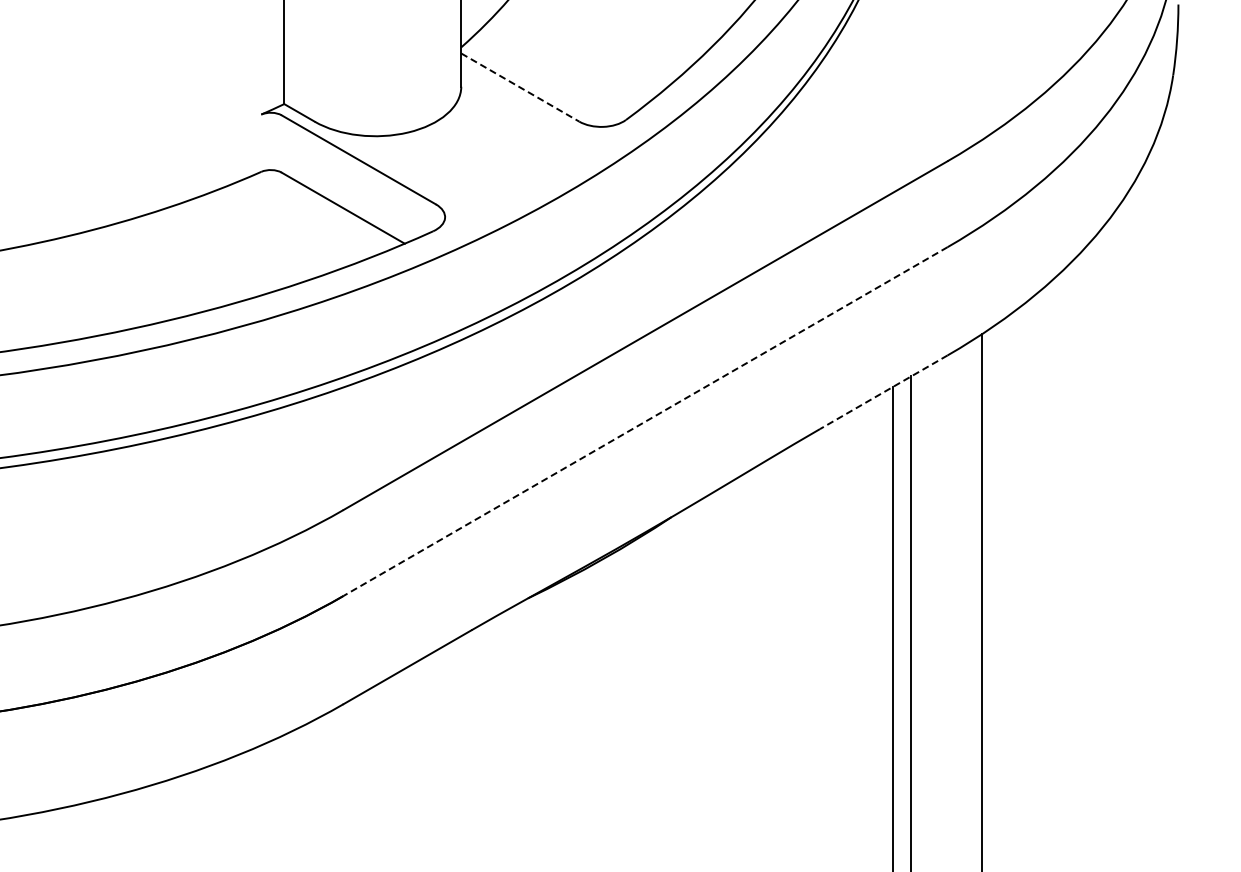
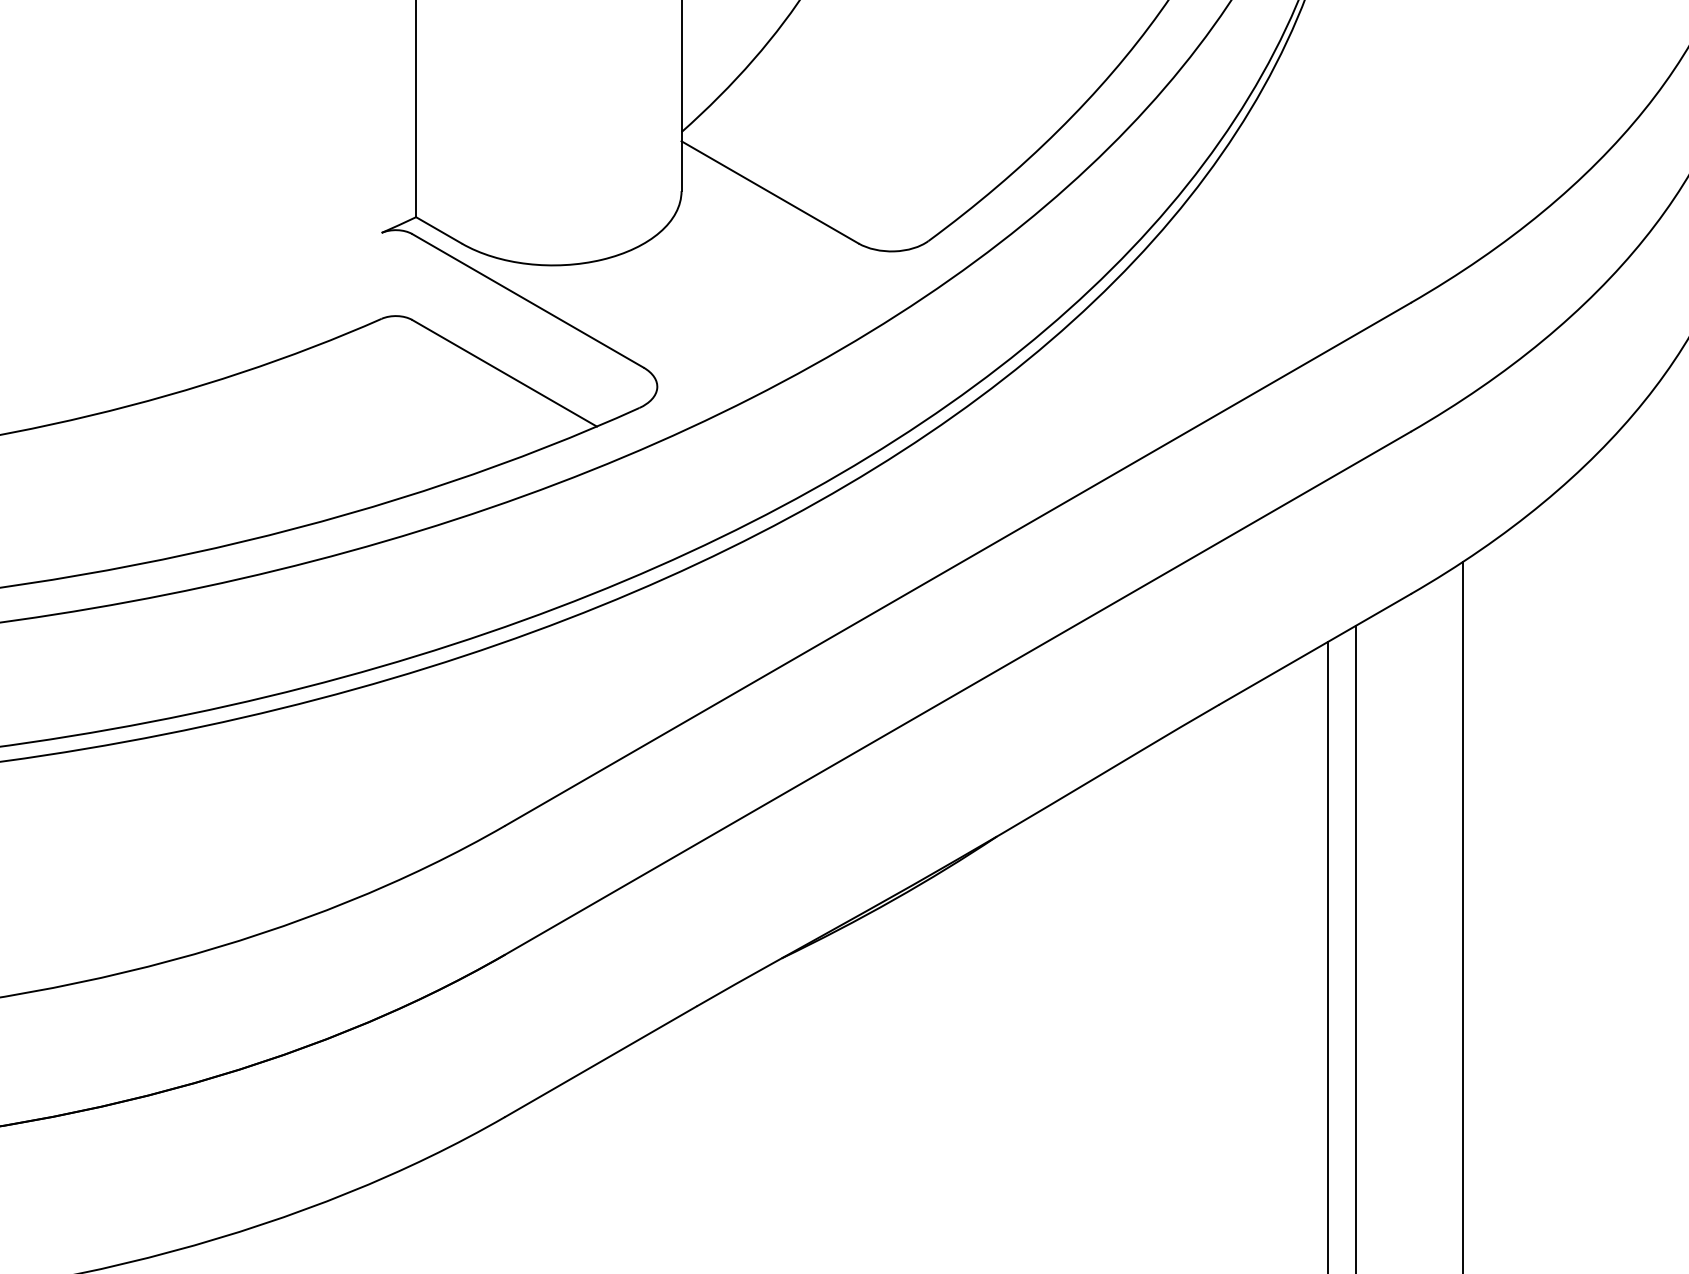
line: (520, 87) -> (770, 192), dashed -> solid
line: (883, 392) -> (1314, 649), dashed -> solid
line: (645, 421) -> (957, 693), dashed -> solid

